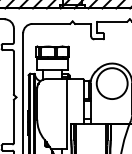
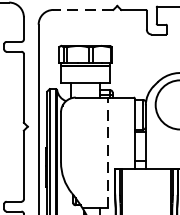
line: (51, 23) -> (83, 9), solid -> dashed
line: (66, 113) -> (107, 152), solid -> dashed

